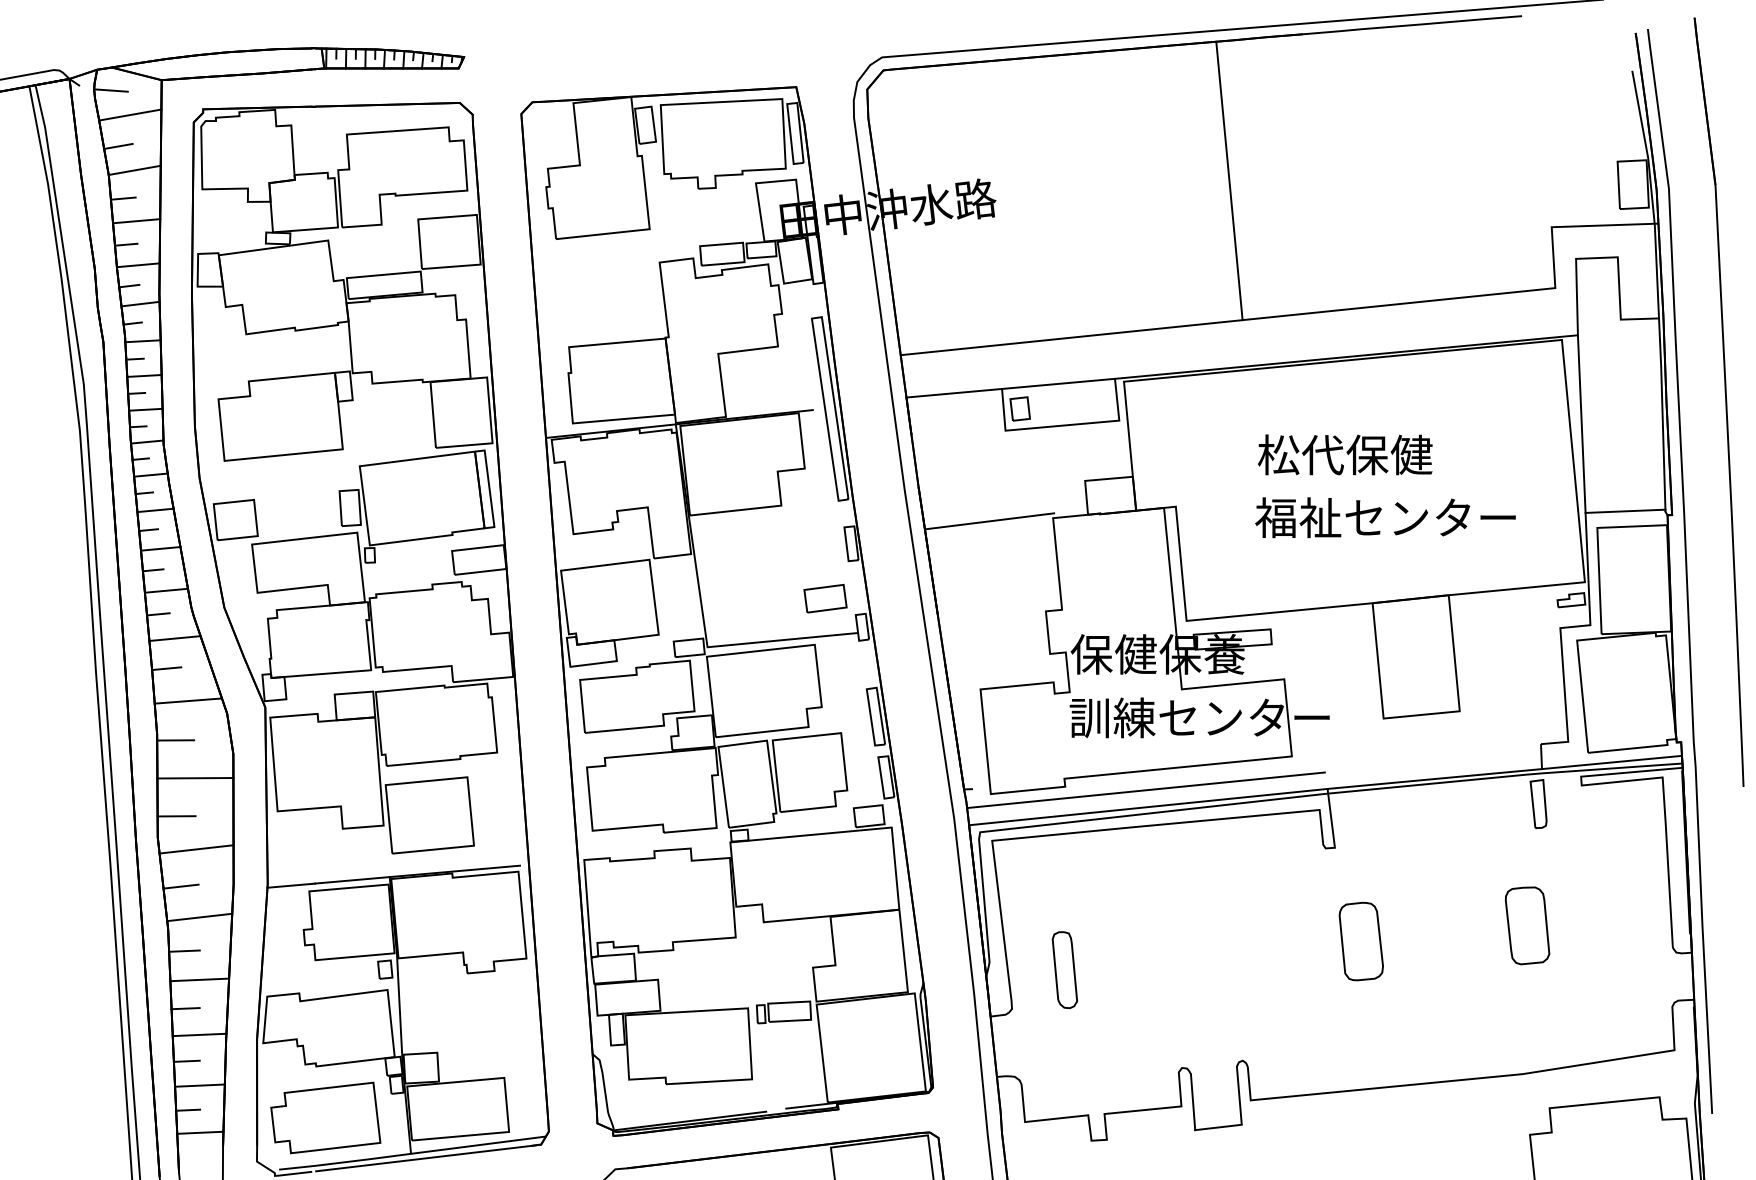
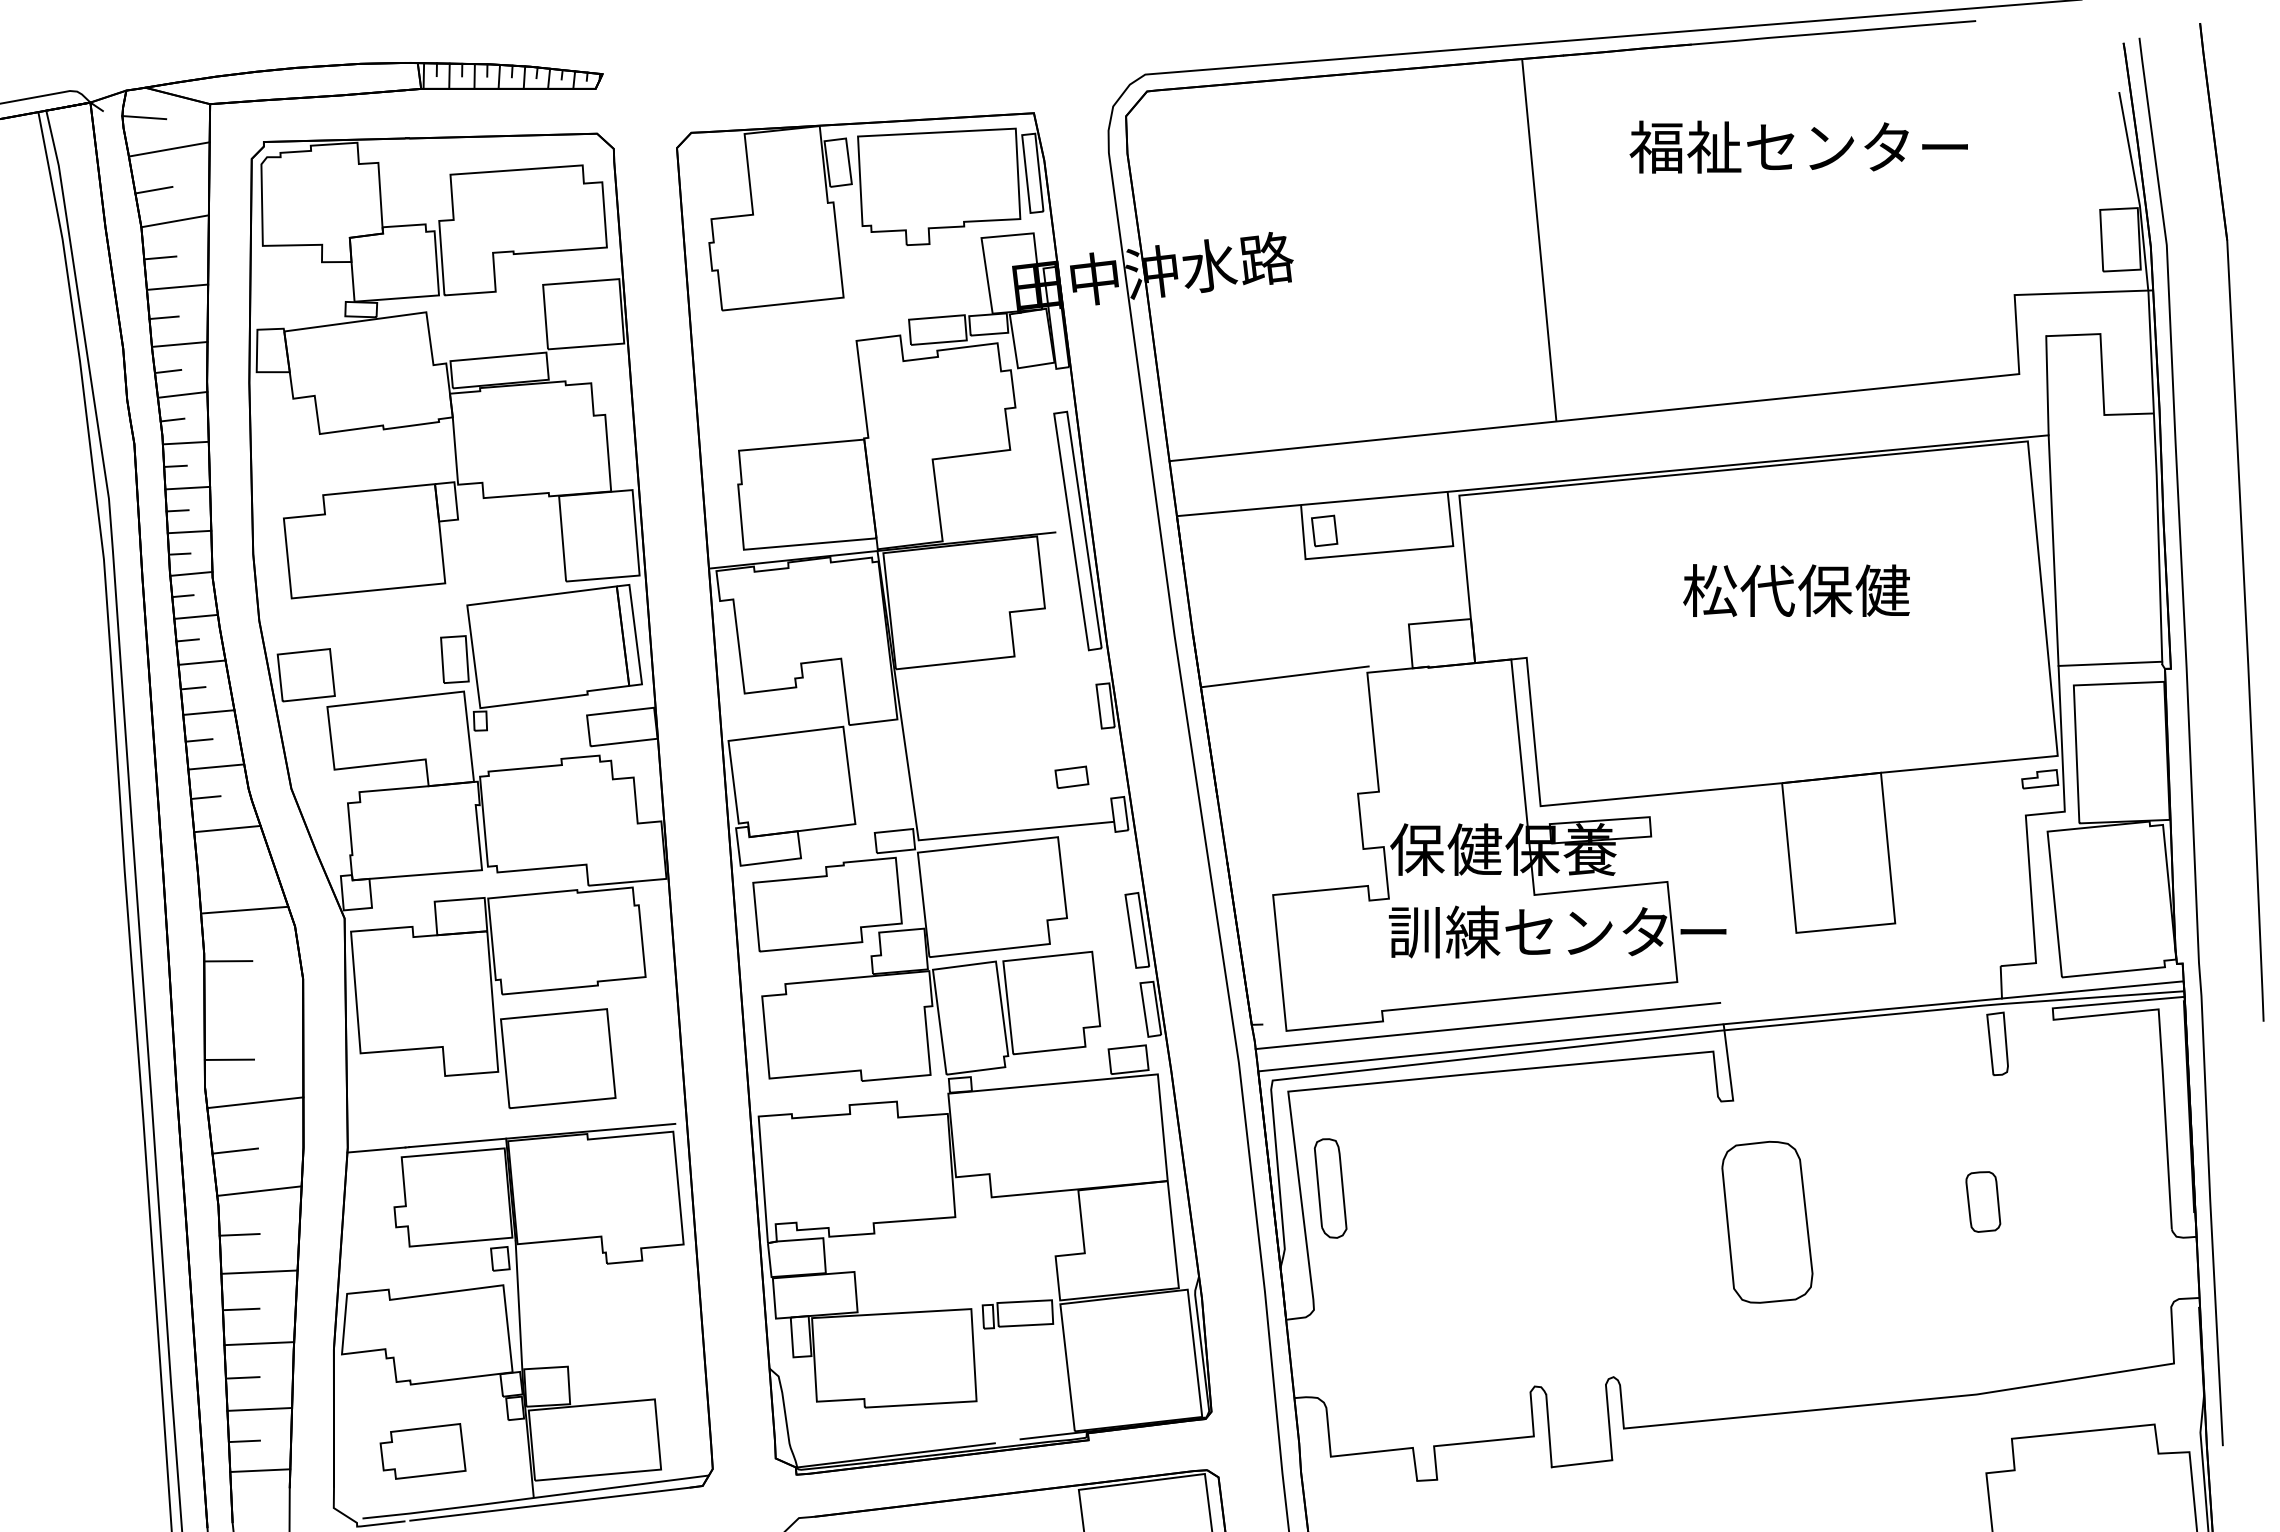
line: (1229, 180) -> (1539, 239), moved
text: (1345, 454) -> (1796, 590), moved
text: (1385, 517) -> (1798, 146), moved
part: (825, 598) -> (1071, 777), size x0.6
line: (166, 668) -> (216, 867), removed
line: (195, 778) -> (253, 1010), removed
part: (1527, 925) -> (1983, 1201), size x0.6
part: (1361, 941) -> (1767, 1222), size x1.6
part: (1064, 970) -> (1330, 1188), moved
part: (325, 1118) -> (422, 1451), size x0.6

